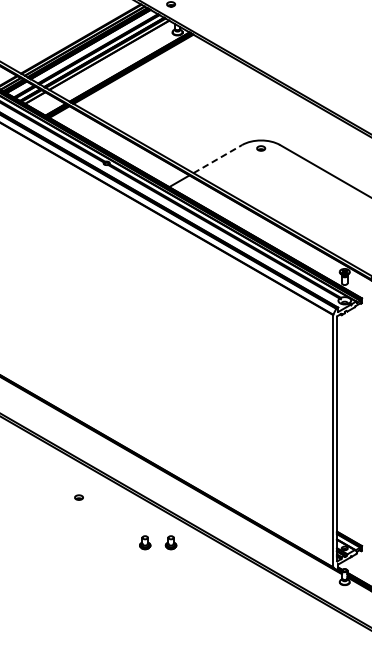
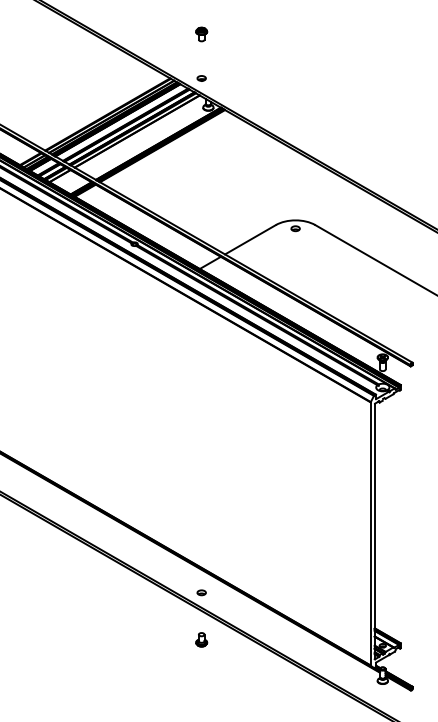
line: (217, 158) -> (250, 239), dashed -> solid
part: (78, 497) -> (201, 592), moved
part: (145, 542) -> (174, 639), removed

